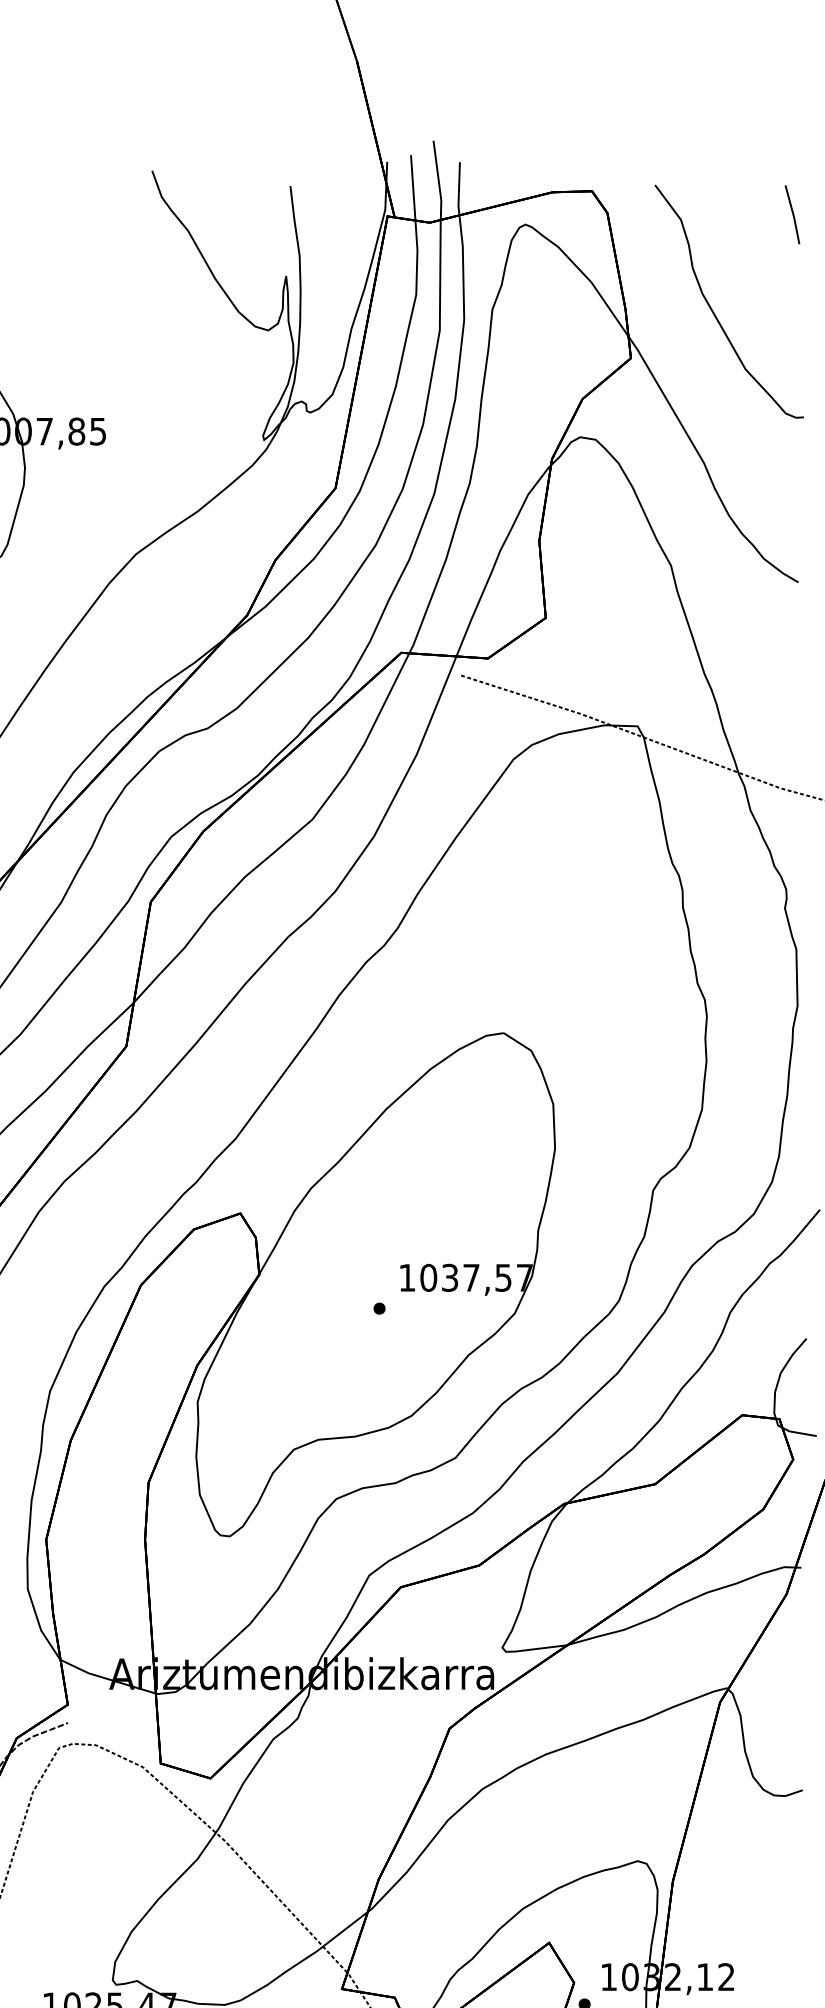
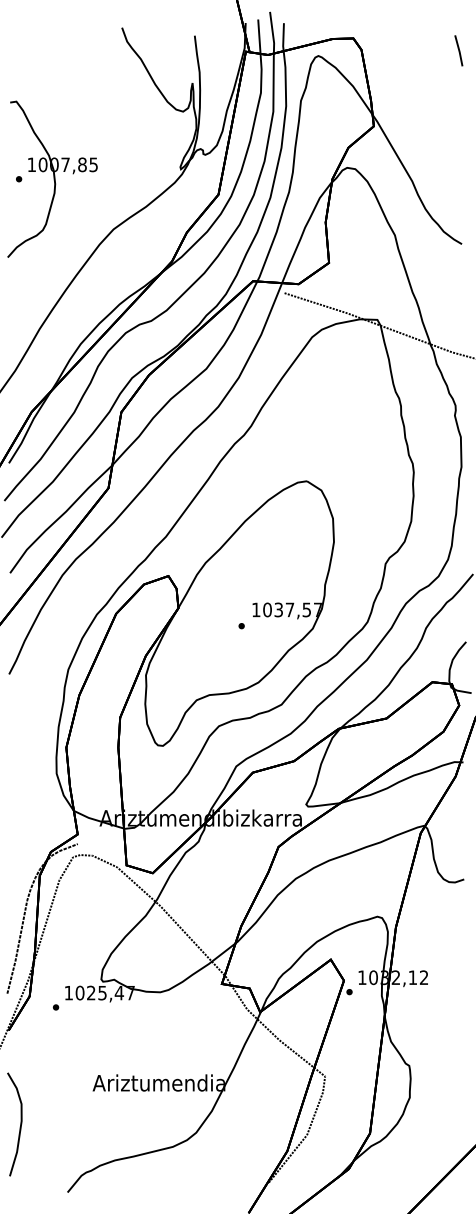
curve: (713, 309) -> (417, 100), removed

